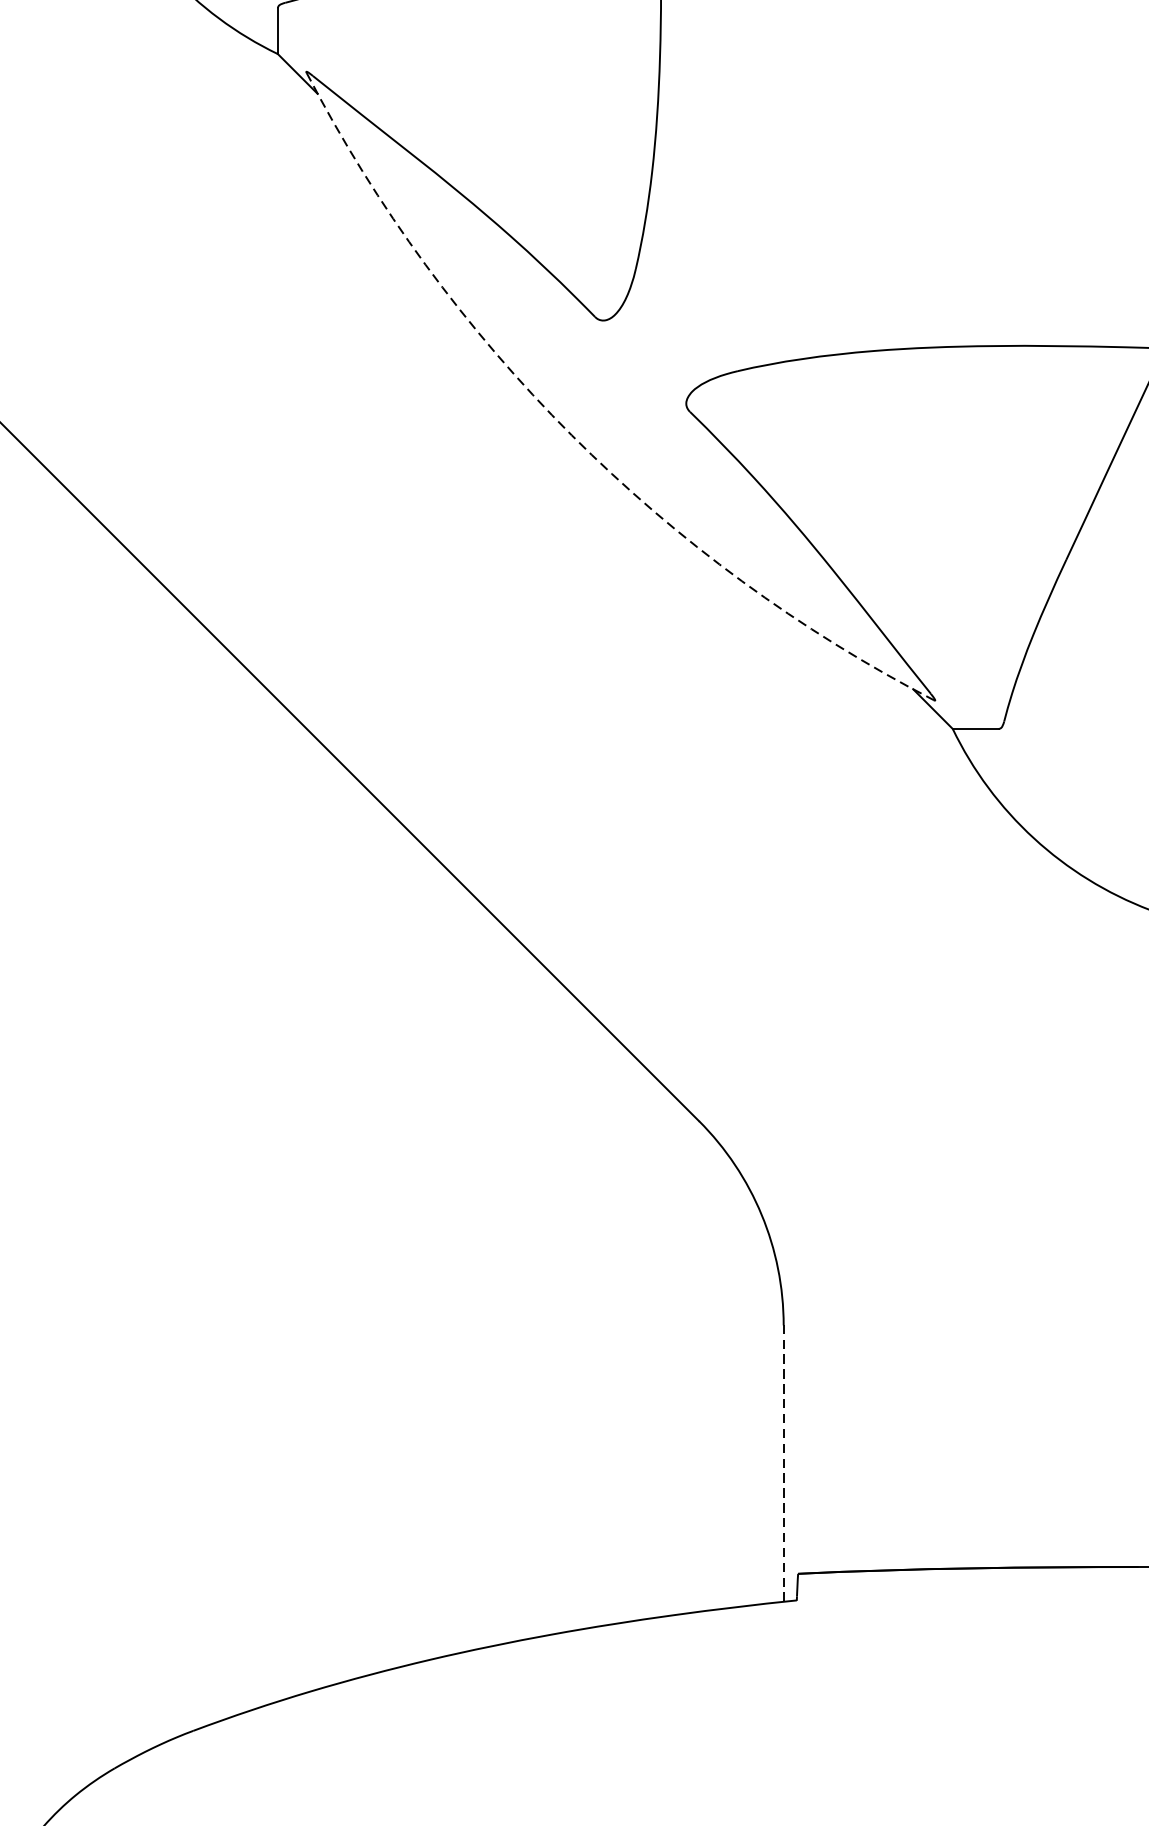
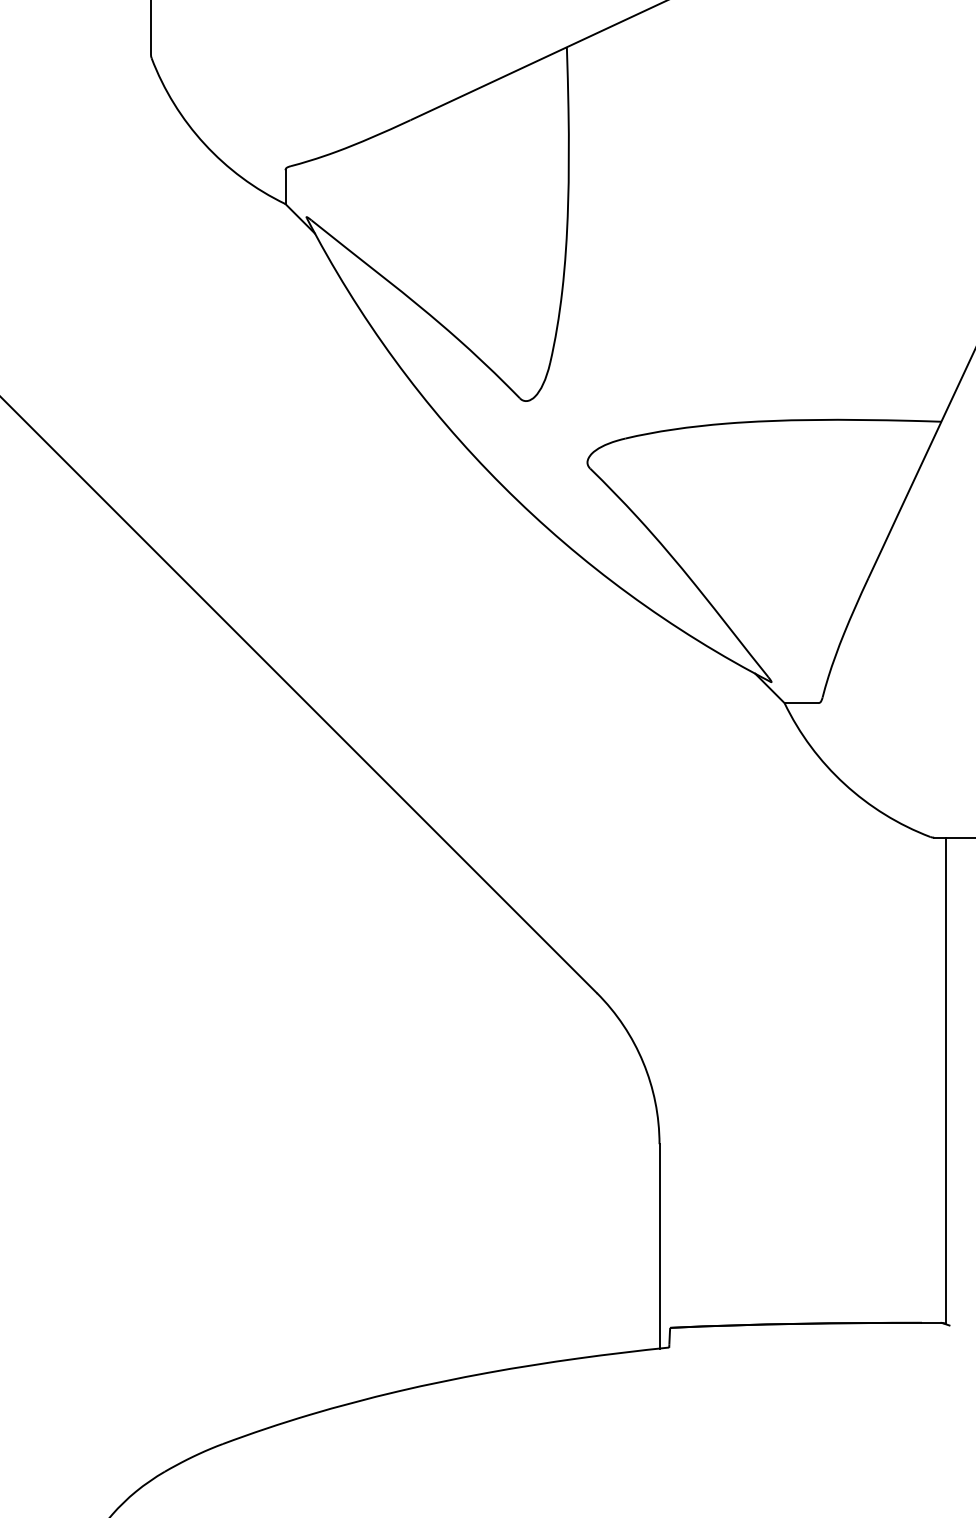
arc: (571, 434) -> (502, 485), dashed -> solid
line: (783, 1462) -> (659, 1245), dashed -> solid

